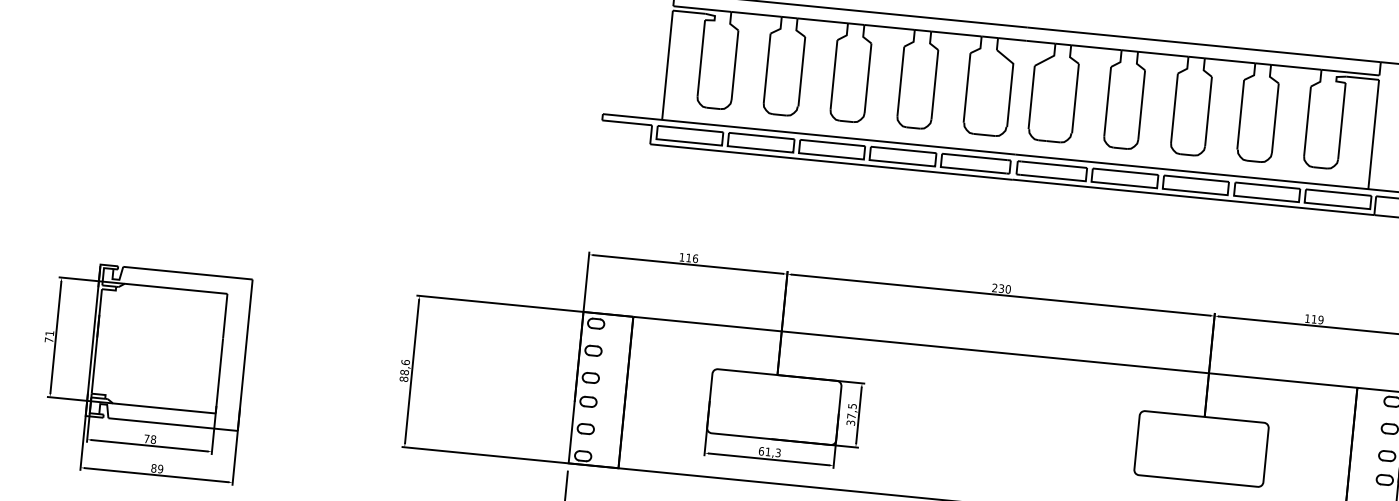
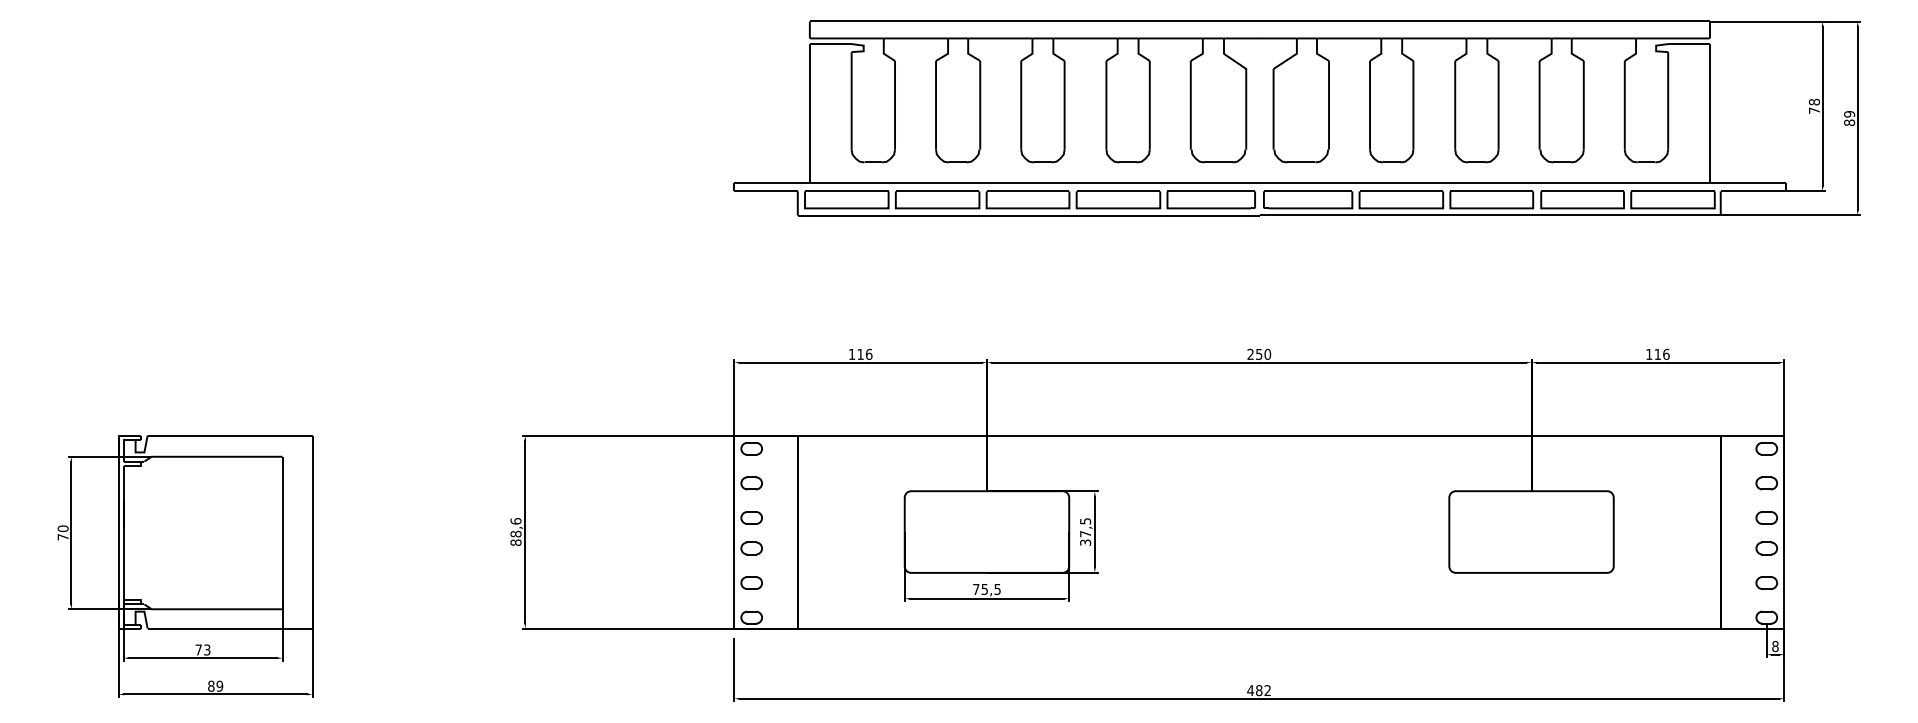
text: (1001, 287) -> (1259, 353), 230 -> 250
text: (1321, 319) -> (1666, 353), 119 -> 116
text: (49, 333) -> (62, 528), 71 -> 70
text: (153, 439) -> (207, 649), 78 -> 73
text: (769, 452) -> (986, 589), 61,3 -> 75,5

